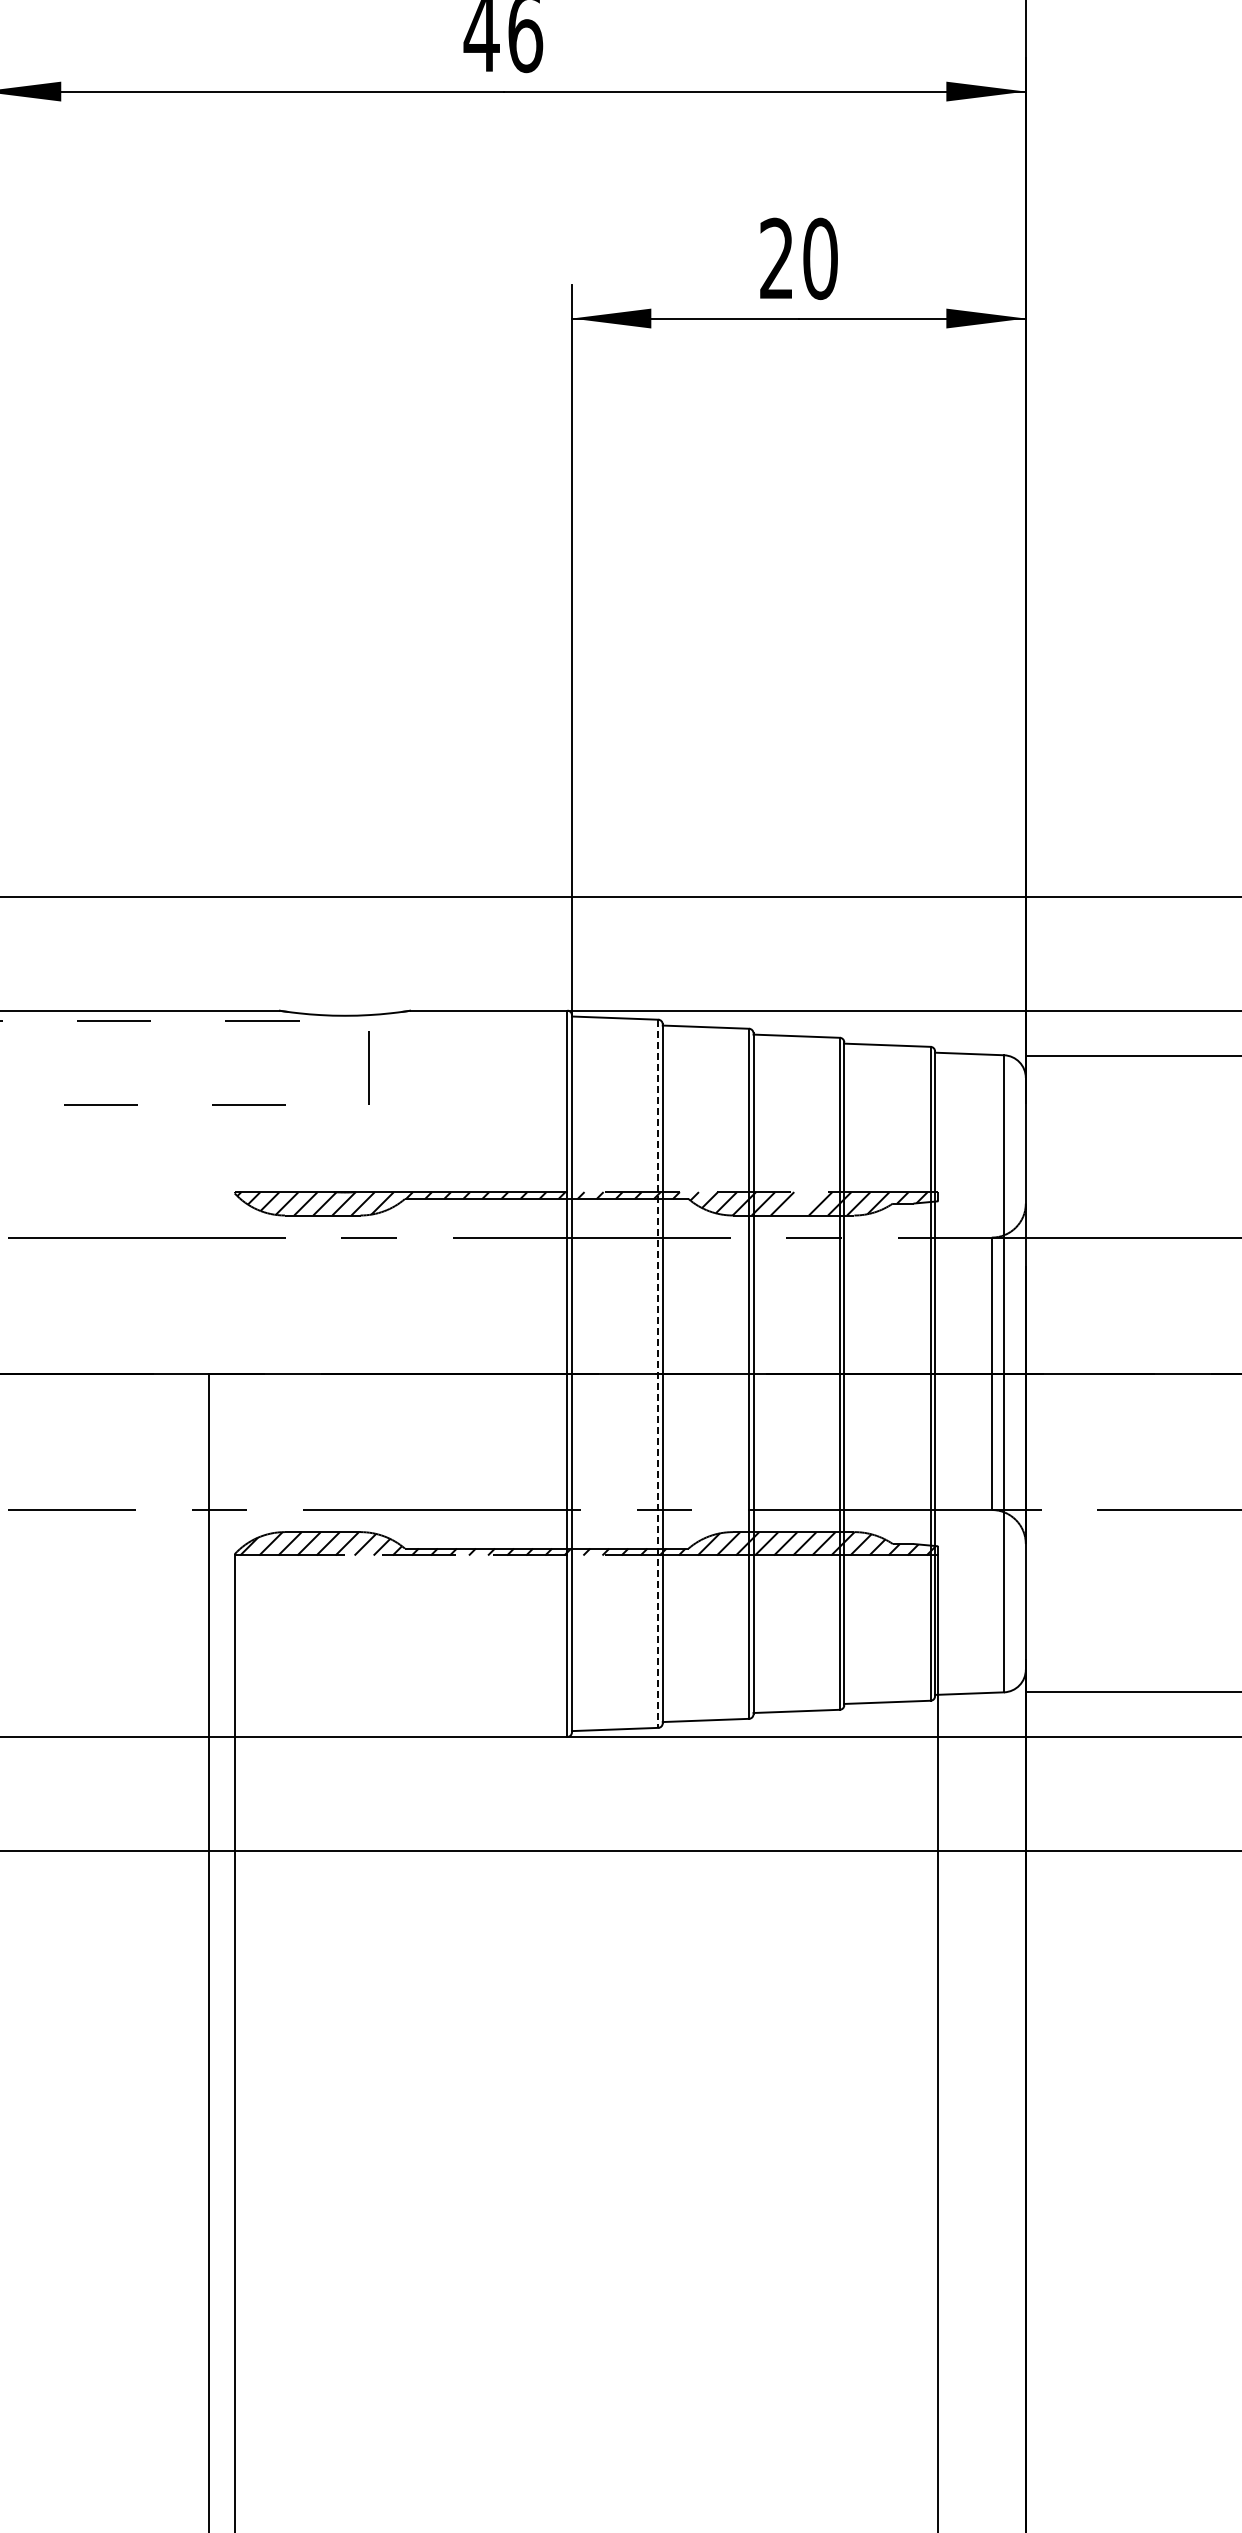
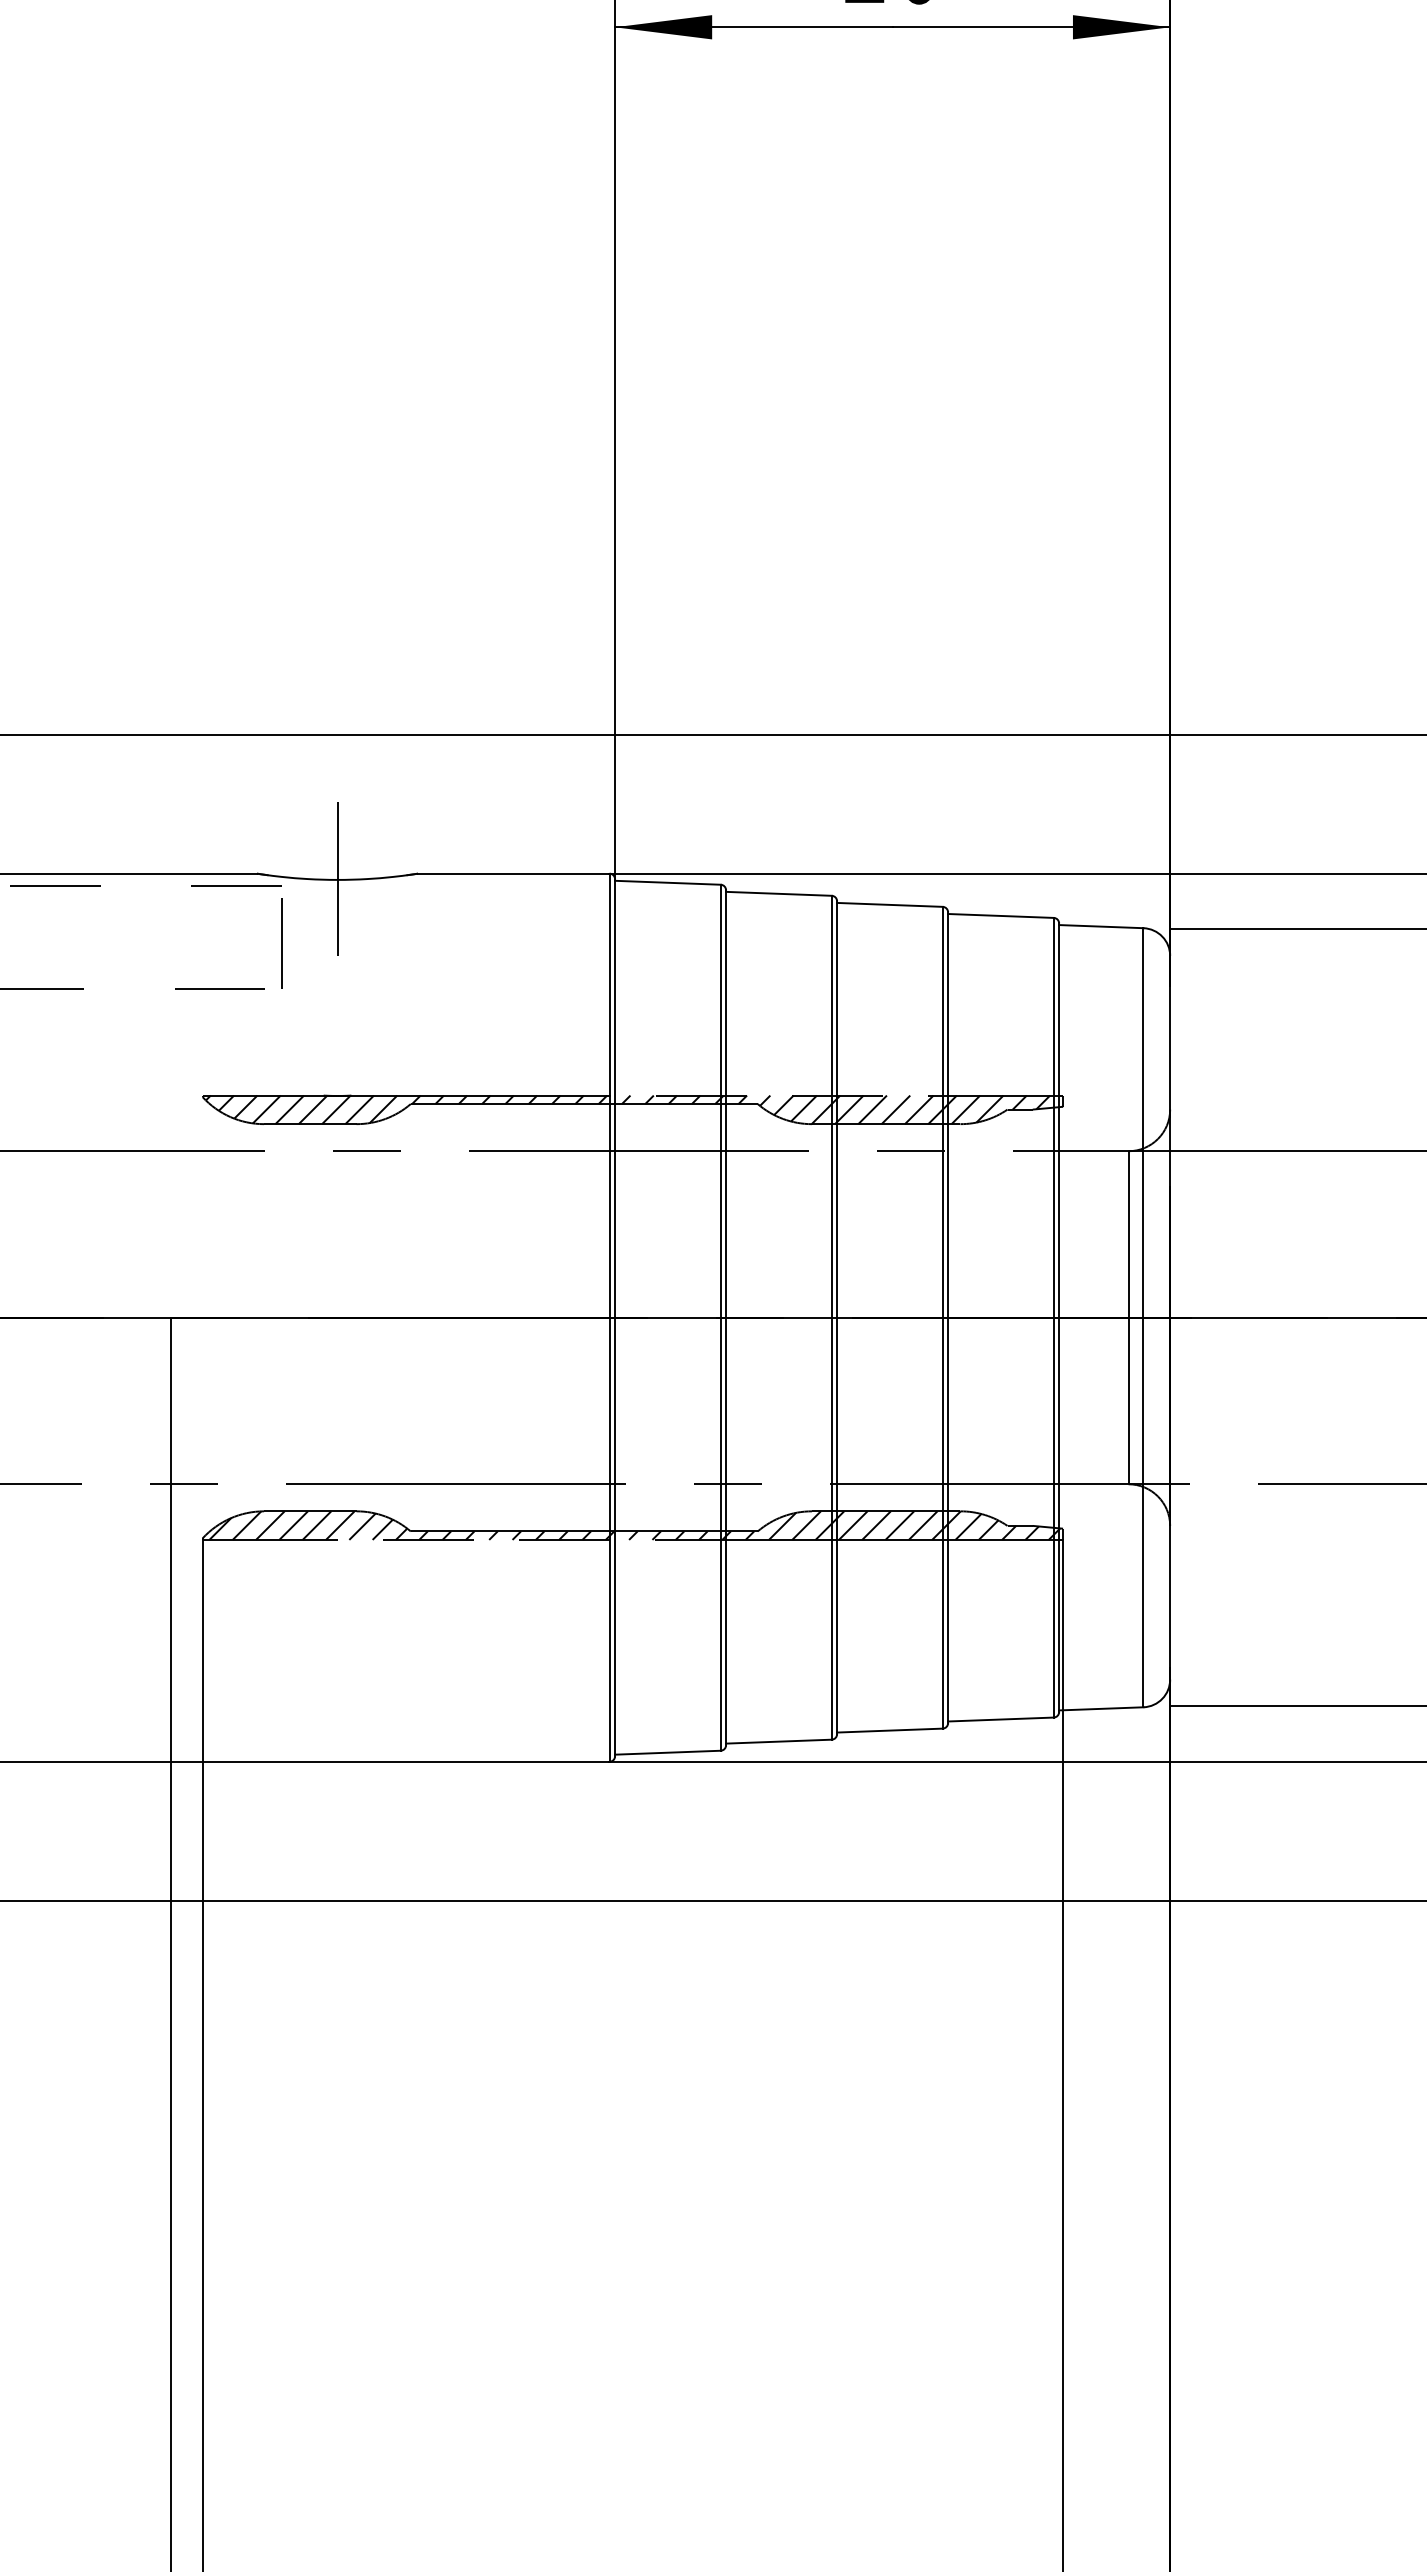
line: (345, 1014) -> (338, 878), added
line: (368, 1067) -> (281, 943), moved
line: (801, 1203) -> (895, 1109), added
line: (658, 1374) -> (720, 1318), dashed -> solid

